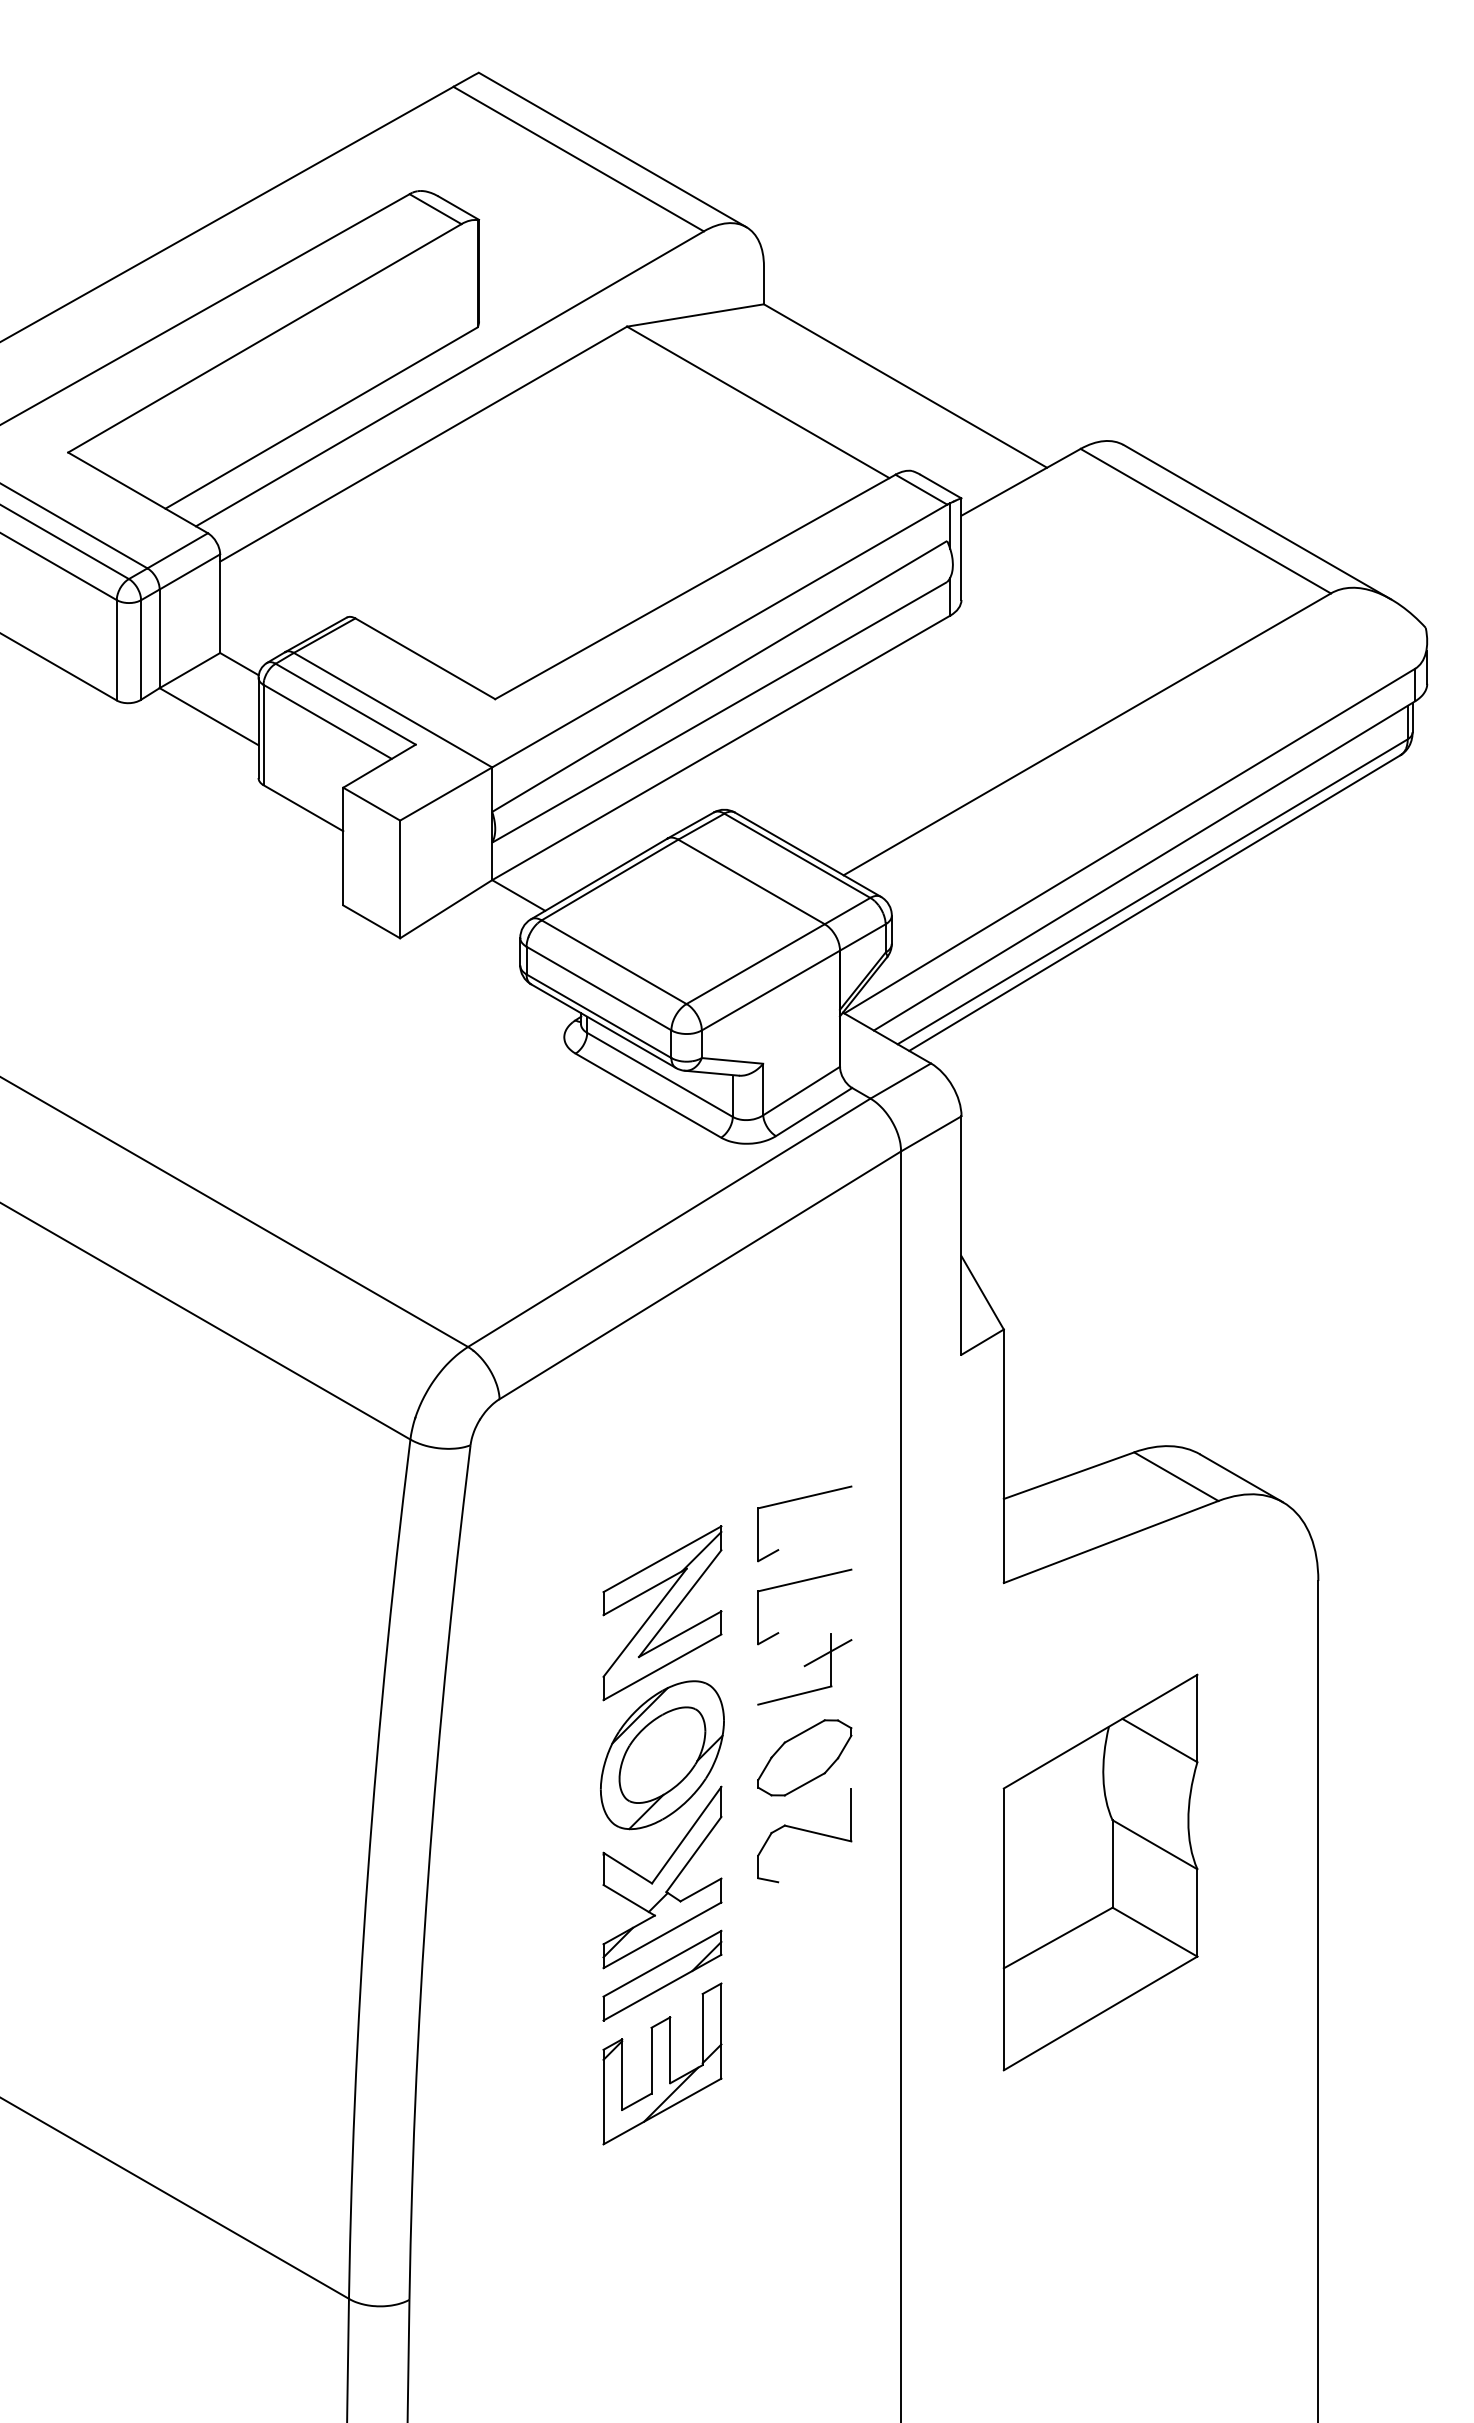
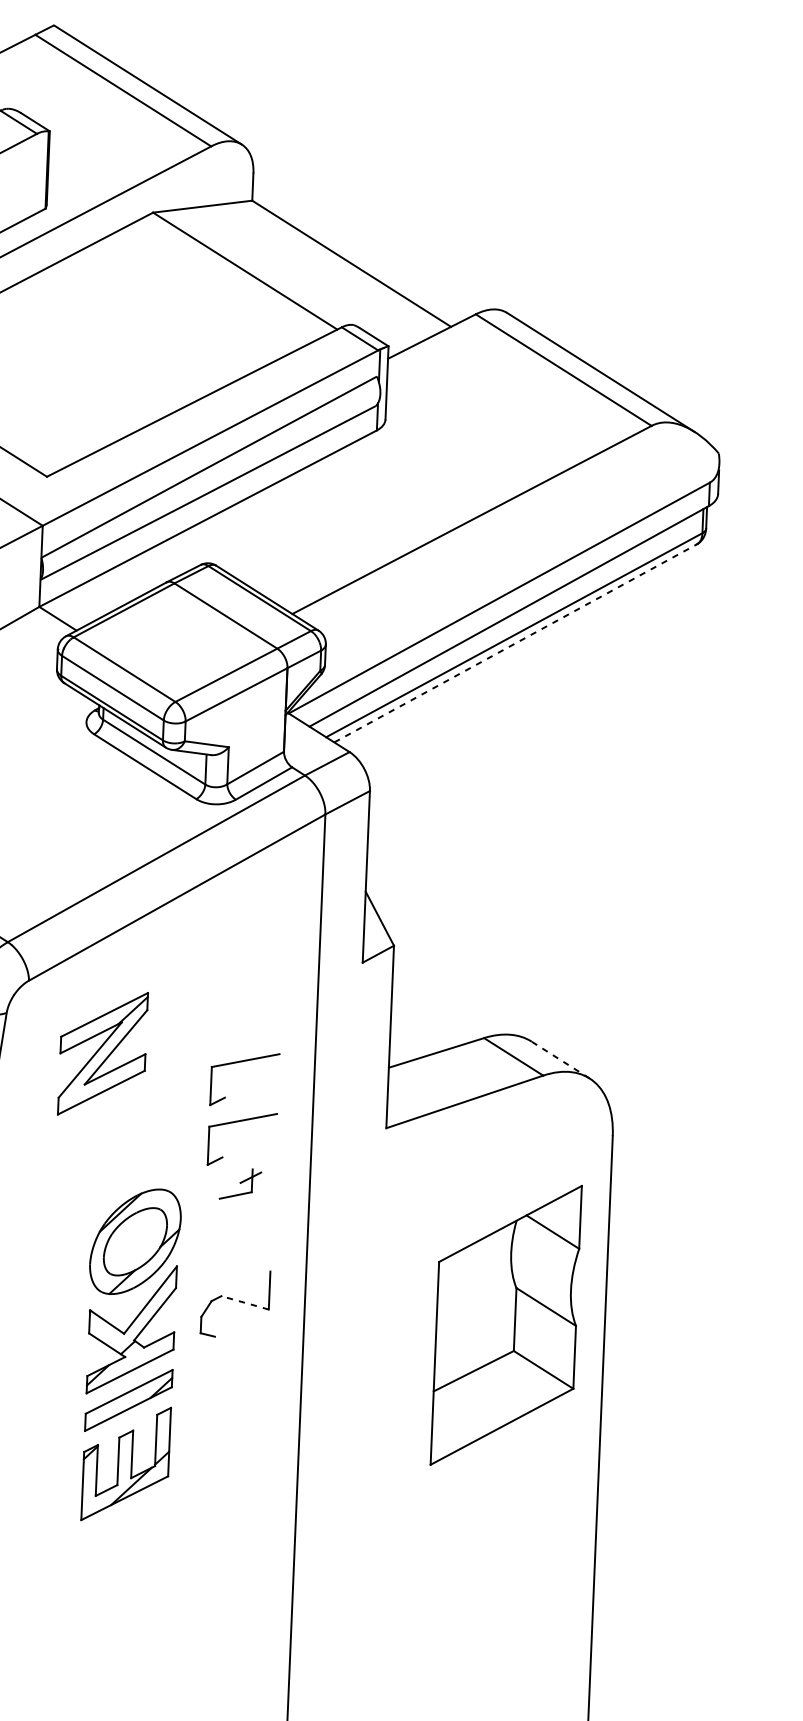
line: (1155, 903) -> (515, 643), solid -> dashed
line: (1241, 1478) -> (560, 1060), solid -> dashed
part: (662, 1613) -> (103, 1053), moved
part: (804, 1669) -> (240, 1184), size x0.6
part: (804, 1757) -> (237, 1247), removed
line: (817, 1833) -> (244, 1302), solid -> dashed
part: (1100, 1872) -> (506, 1325), moved

